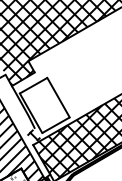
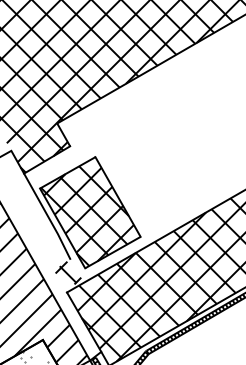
hatch: (43, 106) -> (87, 214), added

